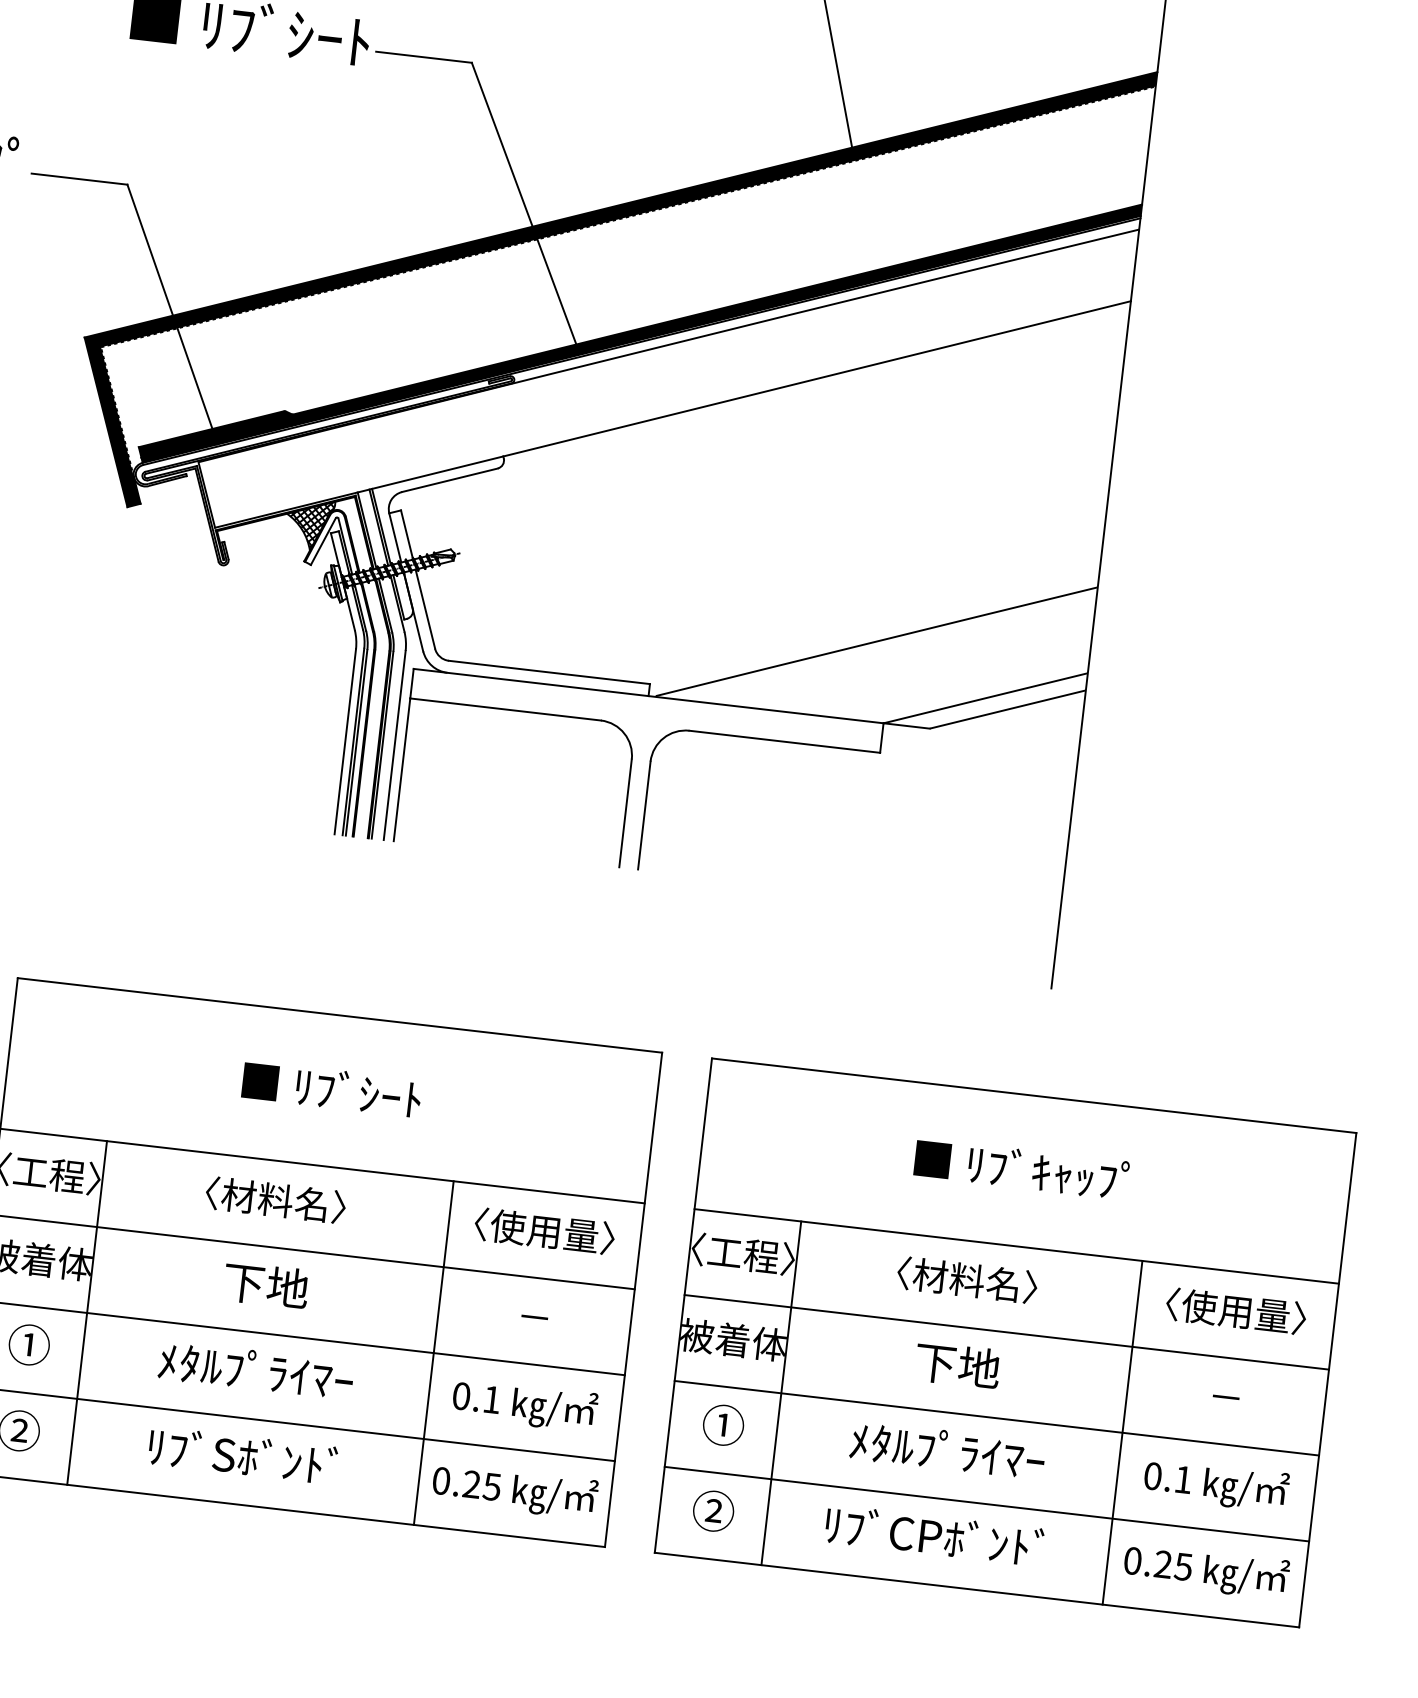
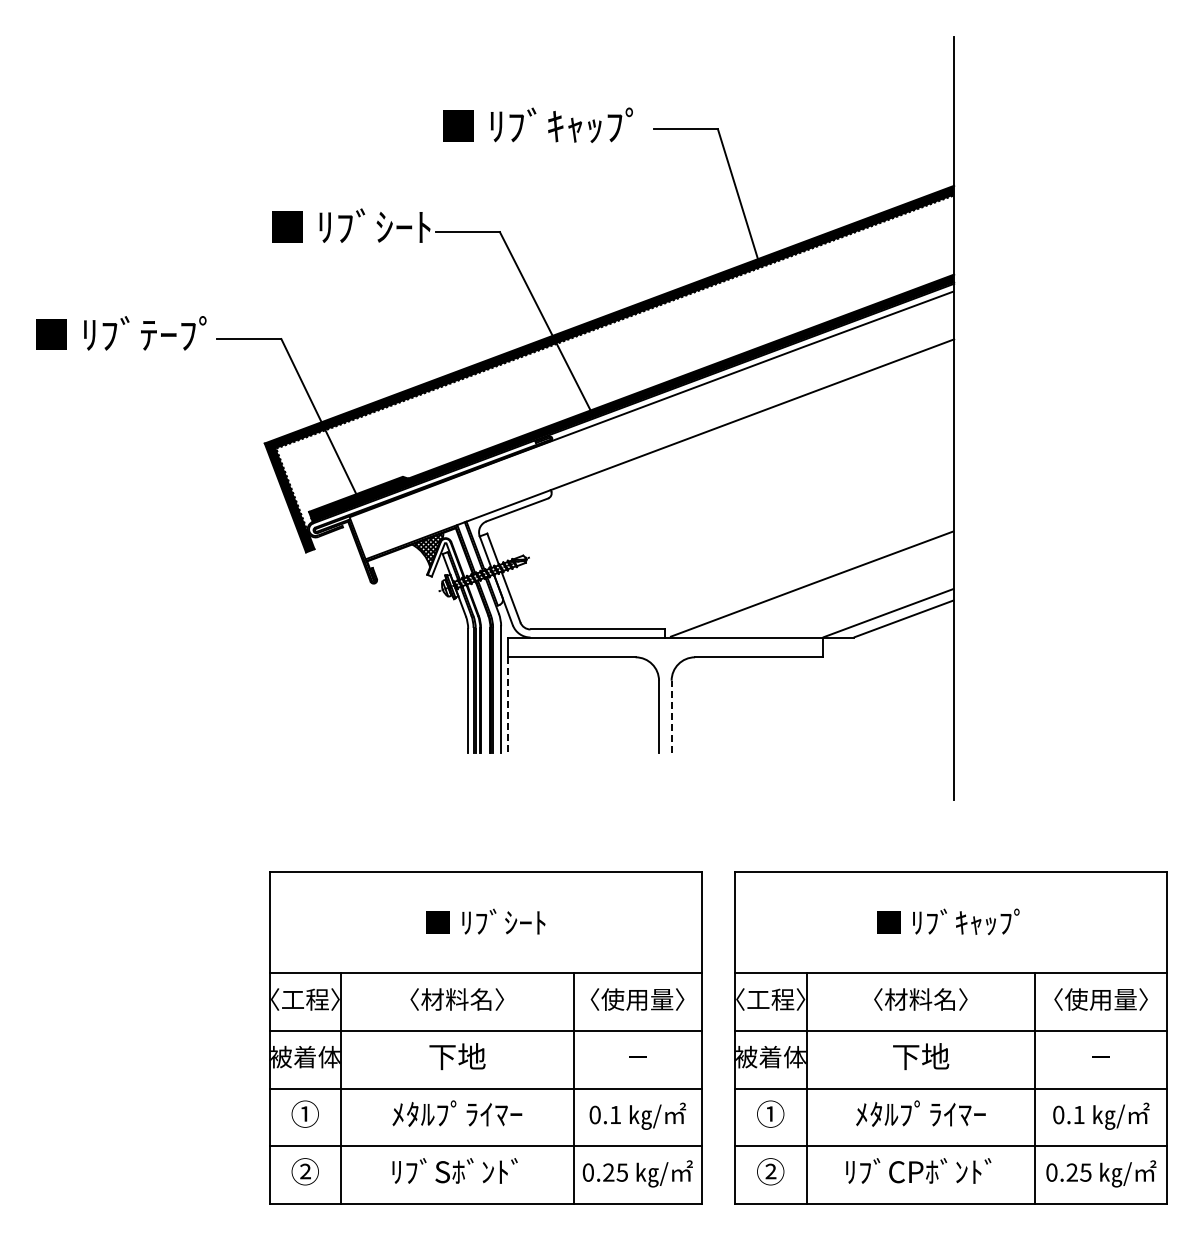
line: (401, 770) -> (507, 705), solid -> dashed
line: (644, 814) -> (671, 716), solid -> dashed

